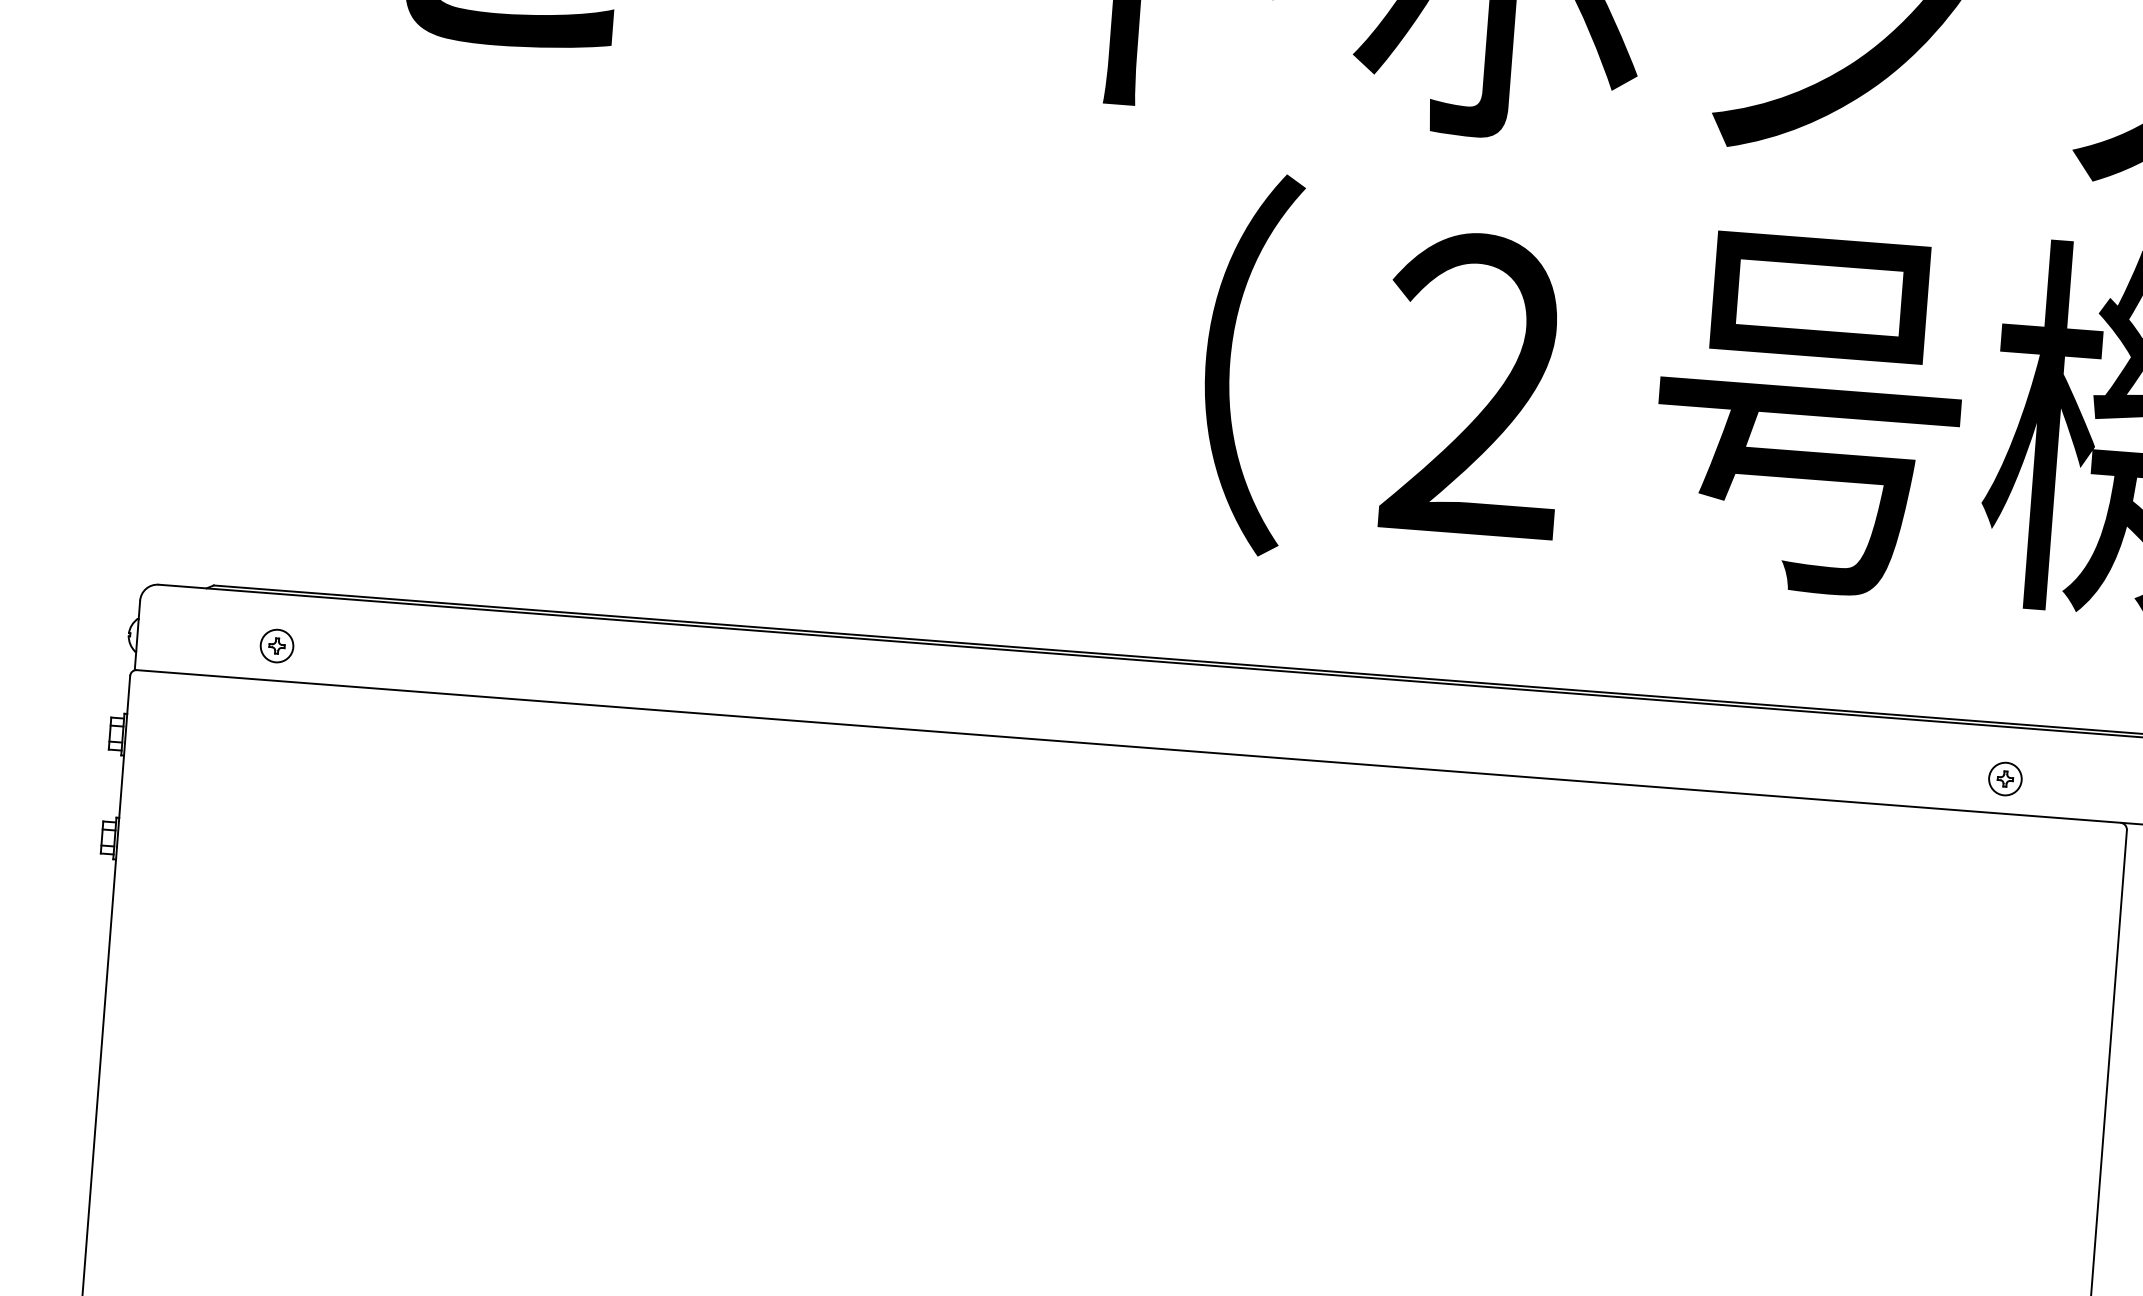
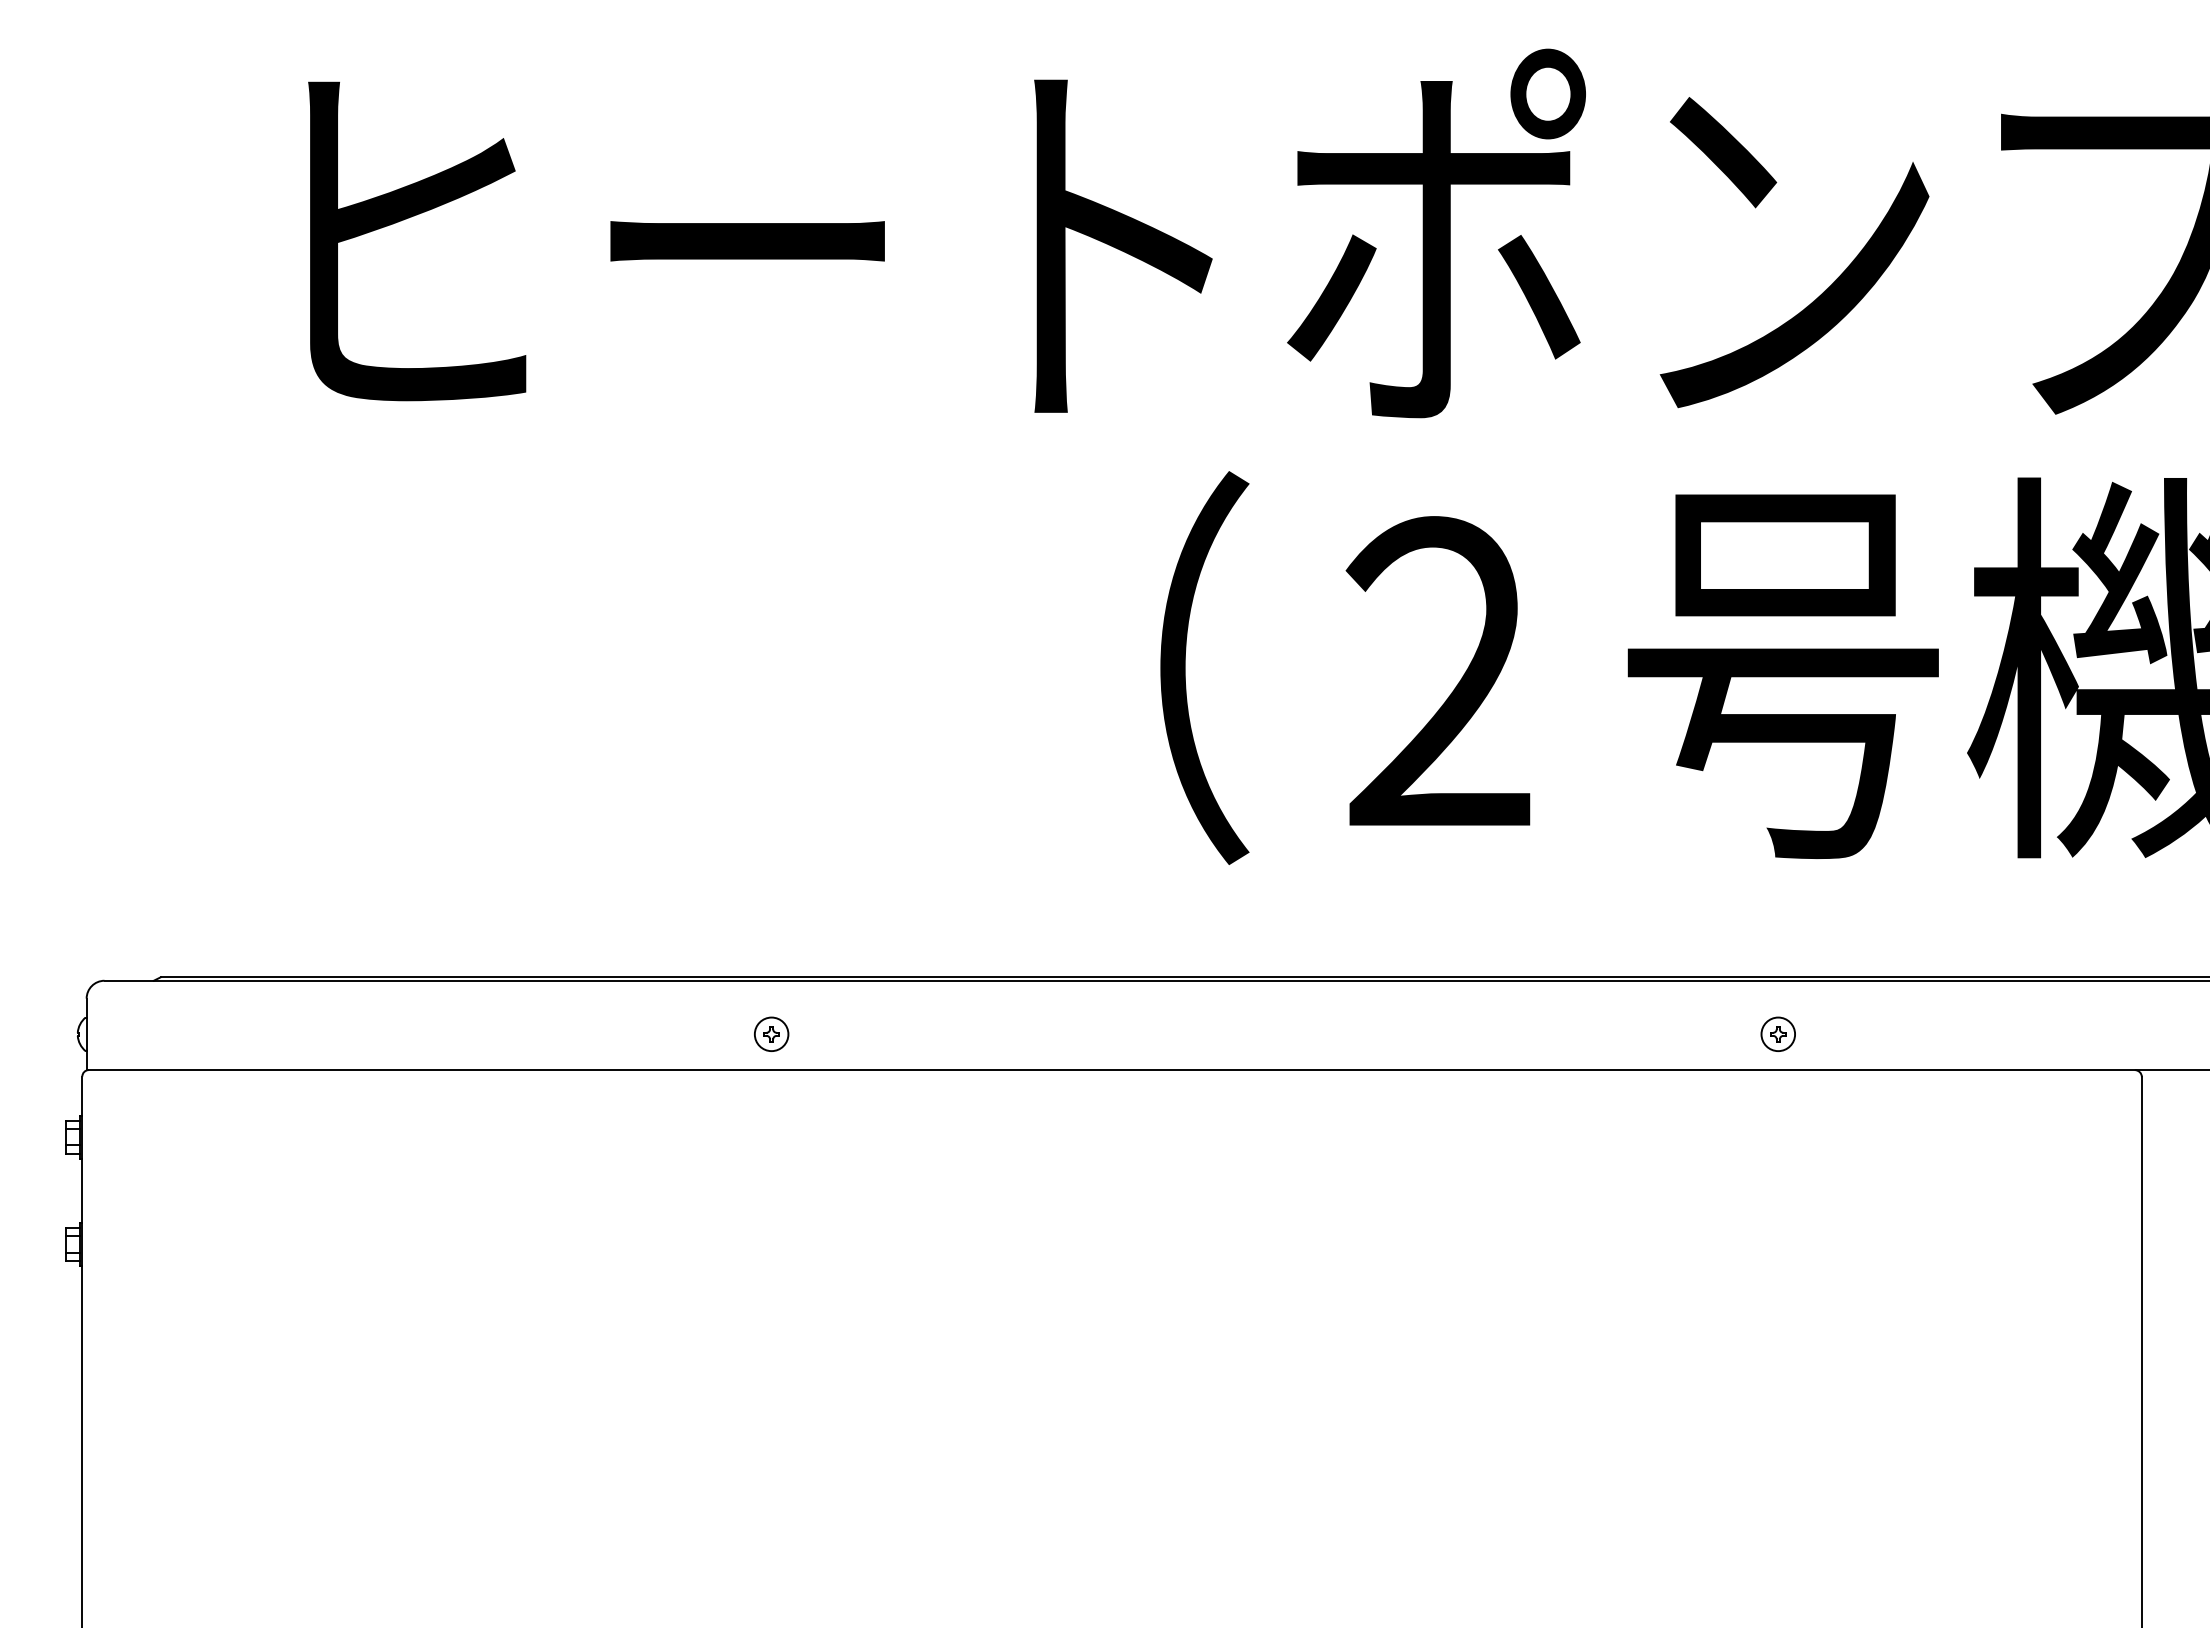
part: (276, 645) -> (771, 1033), moved
part: (2004, 778) -> (1777, 1033), moved

